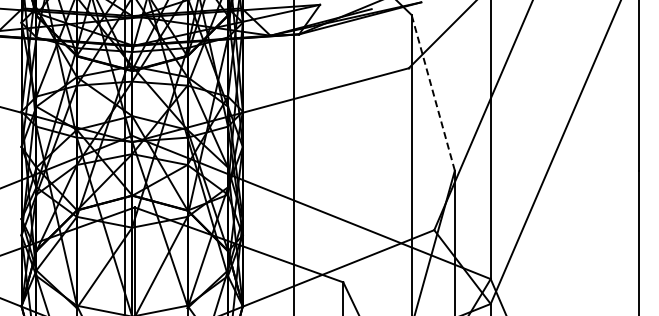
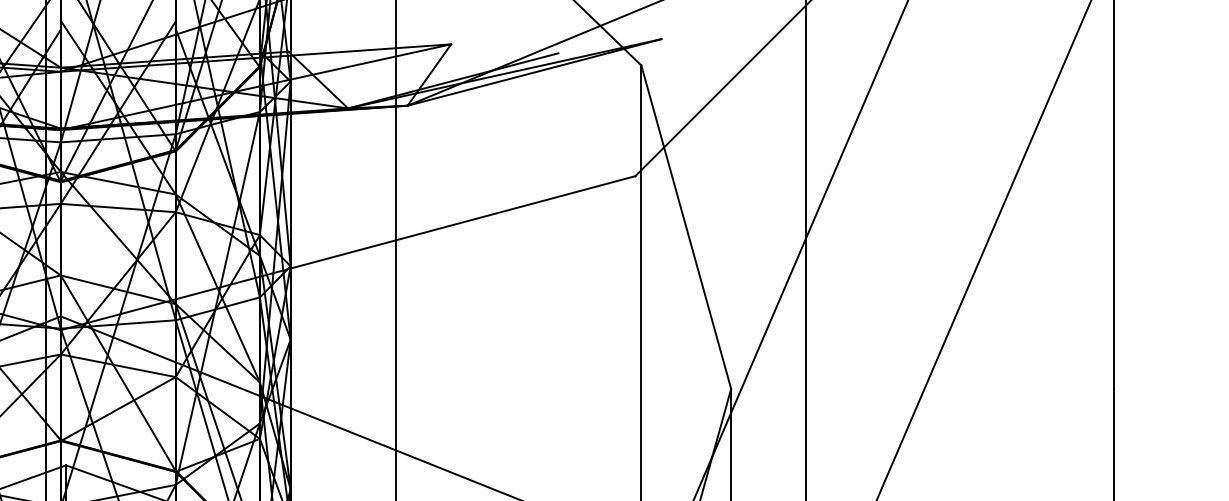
line: (433, 92) -> (686, 226), dashed -> solid

